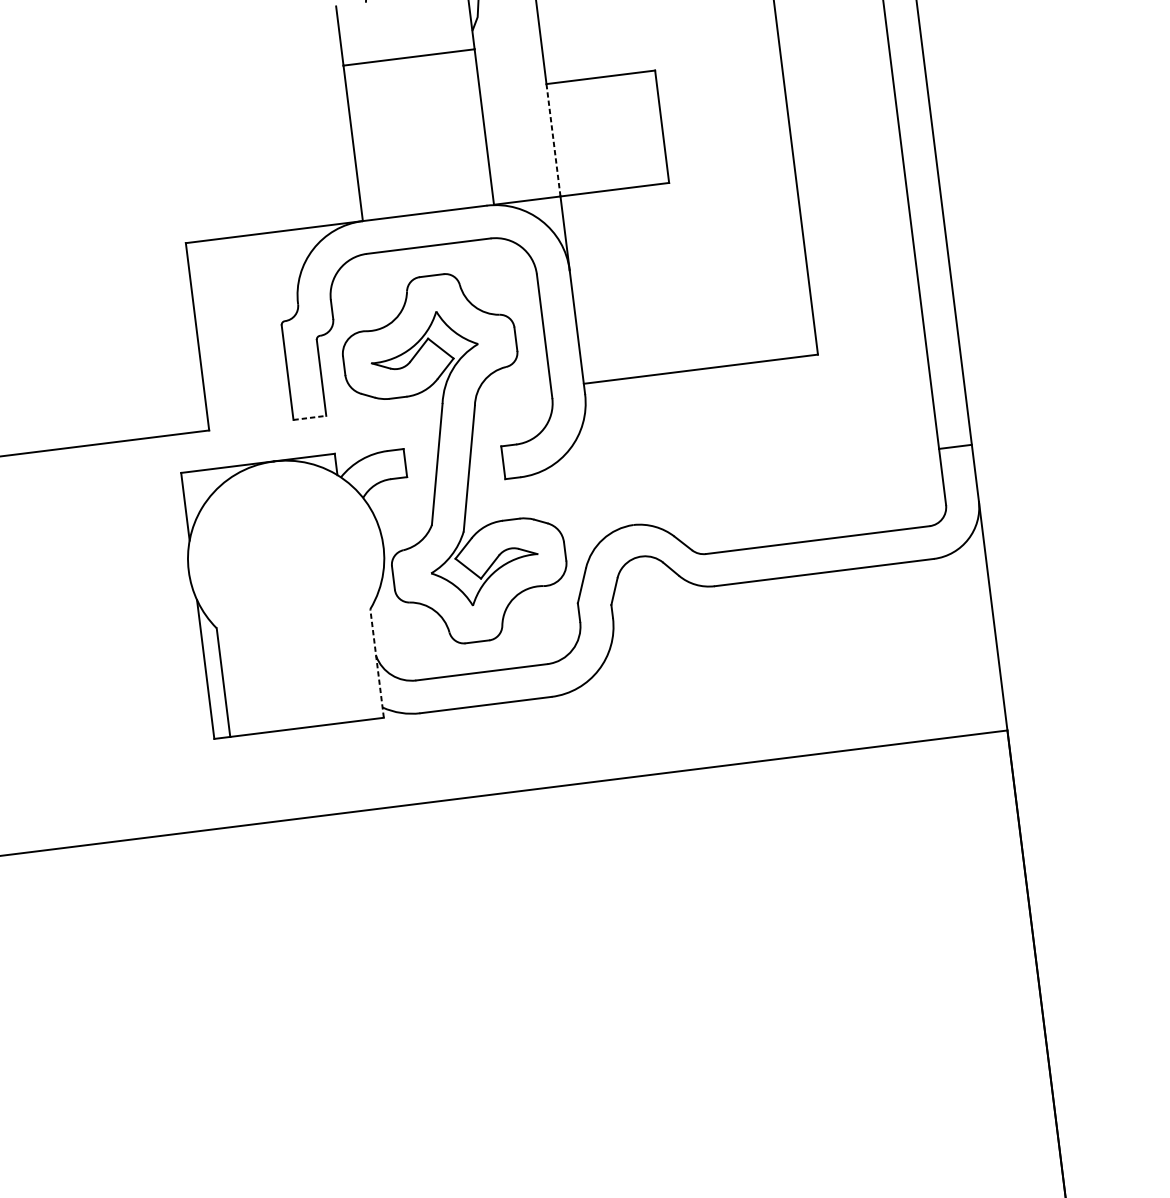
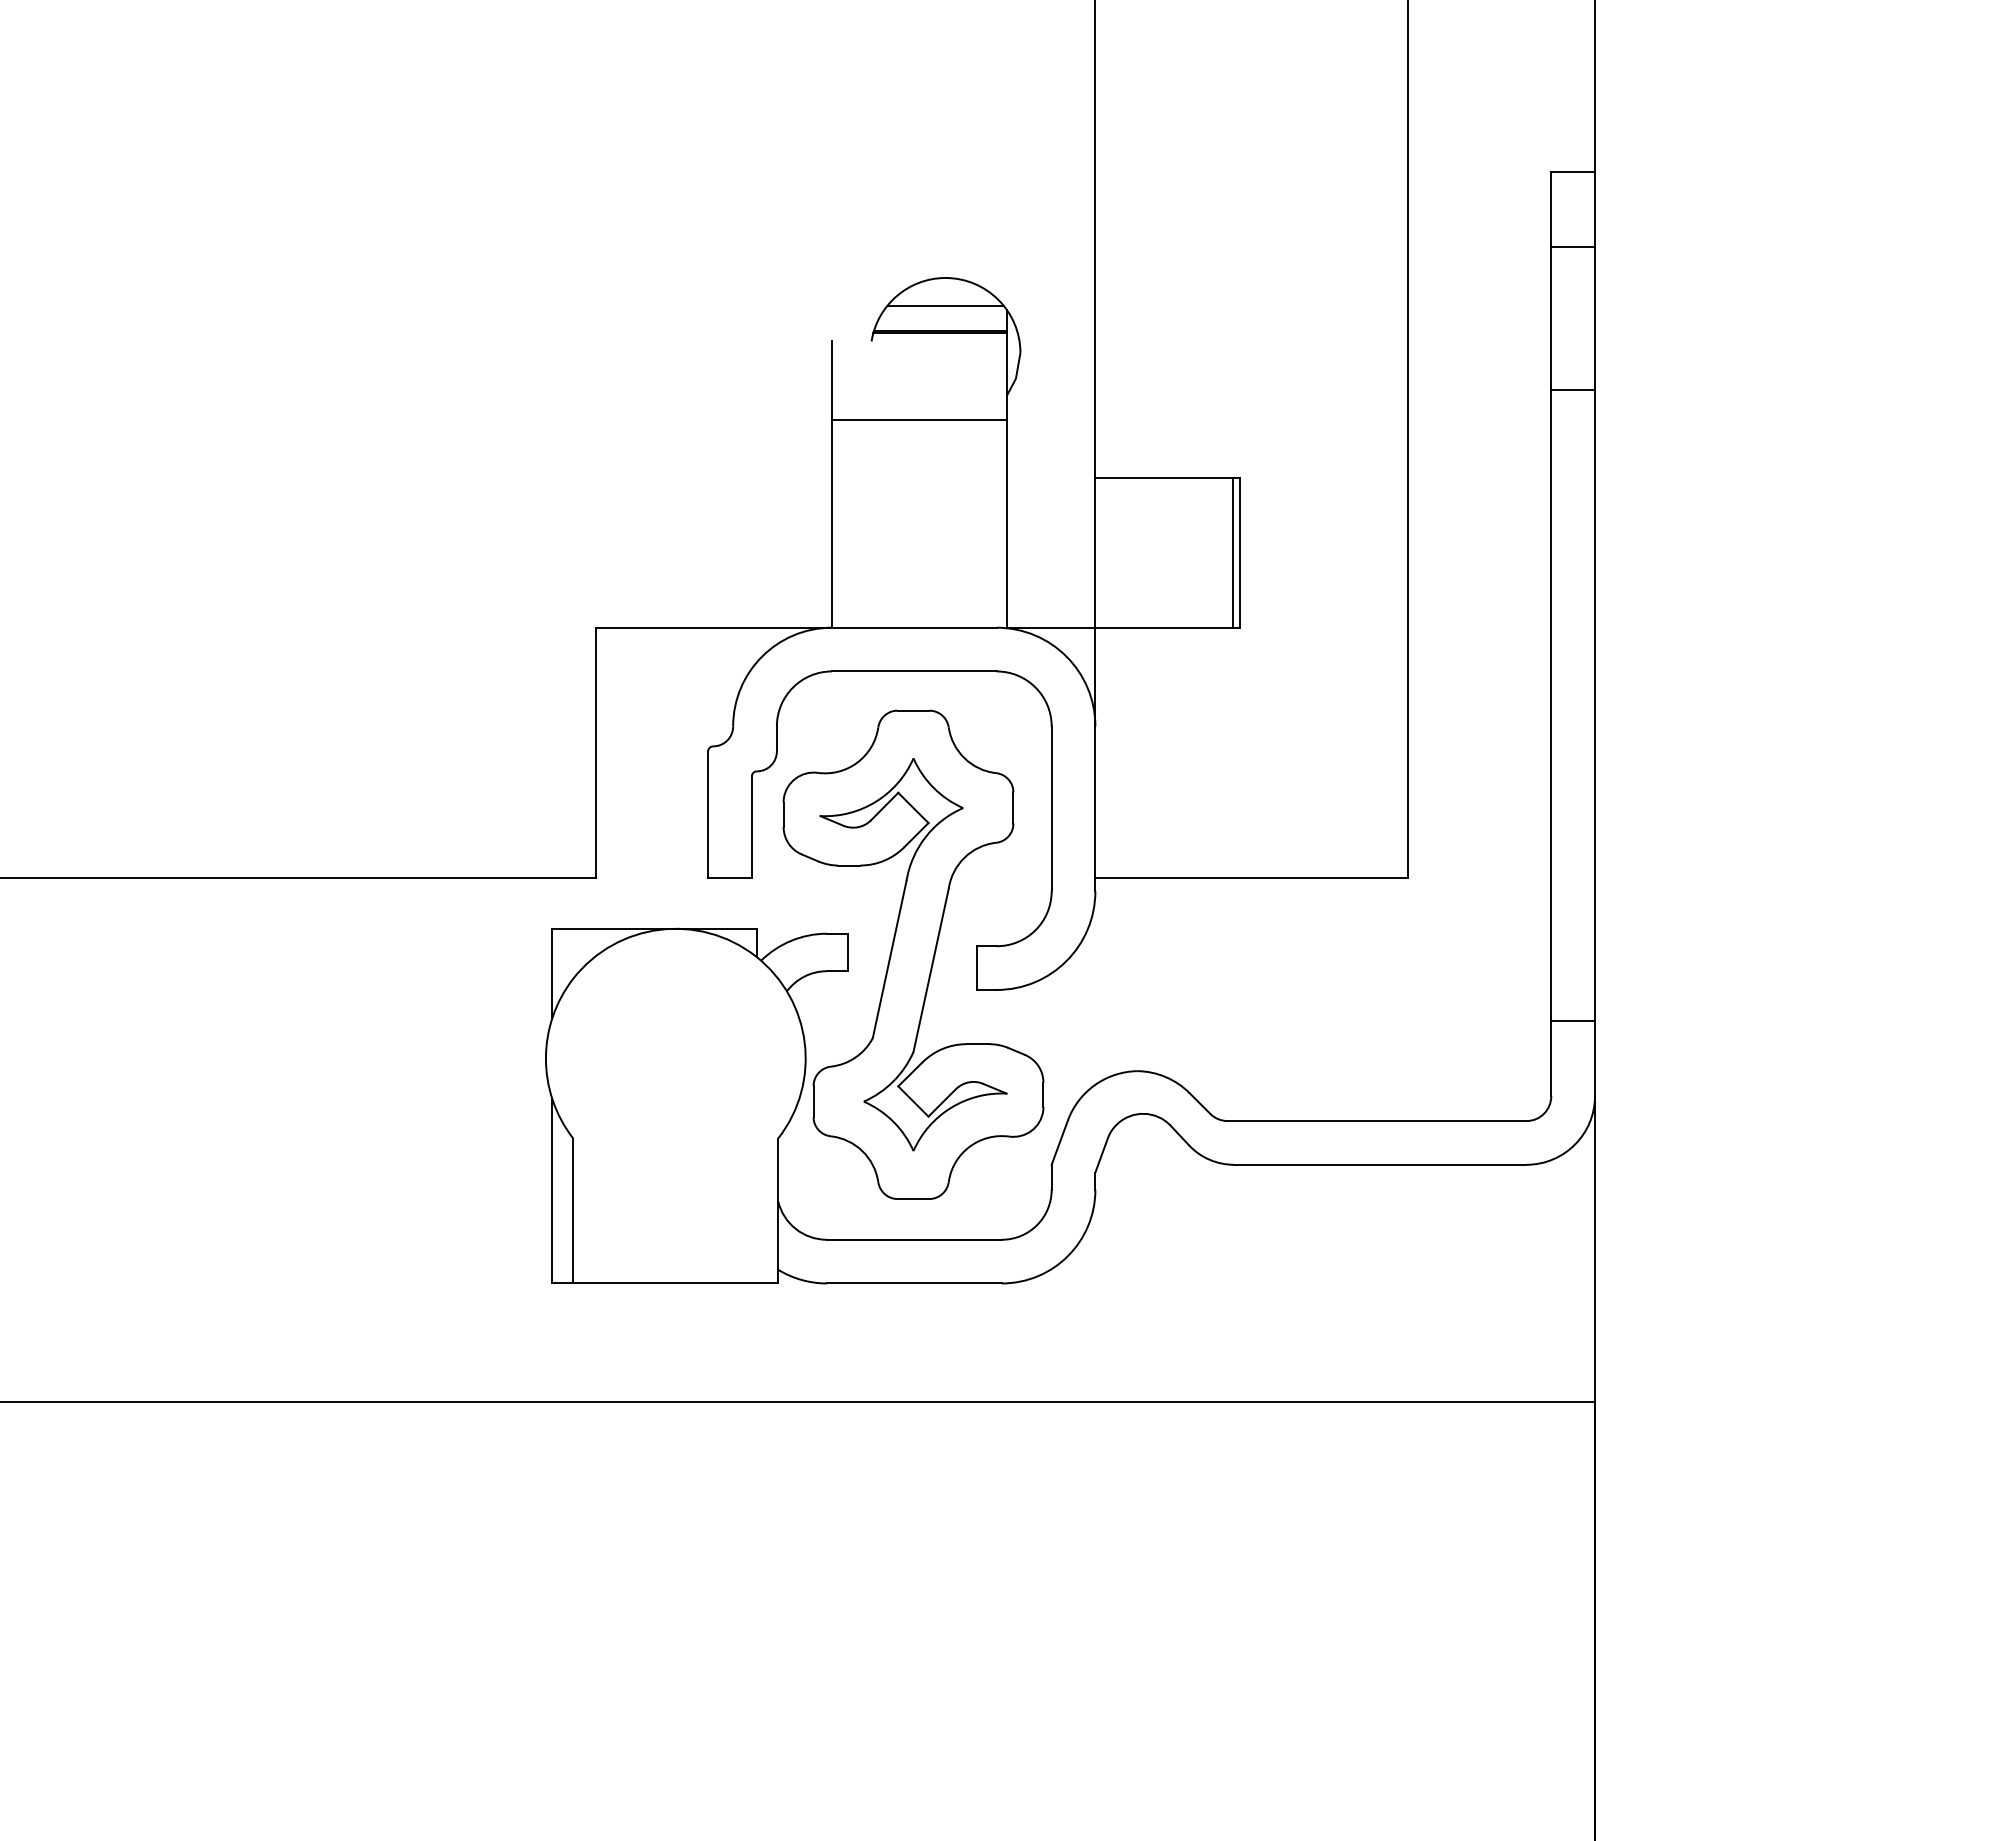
line: (656, 127) -> (1232, 552), added
line: (553, 140) -> (1095, 552), dashed -> solid
line: (310, 417) -> (730, 877), dashed -> solid
line: (377, 663) -> (778, 1210), dashed -> solid

